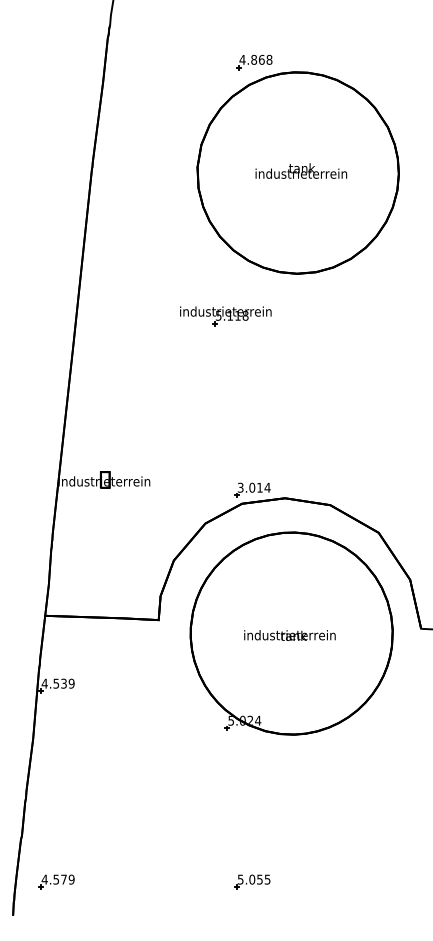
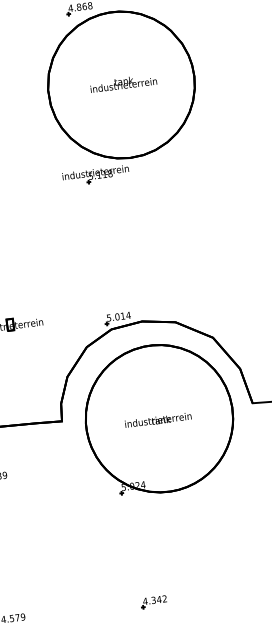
part: (225, 316) -> (95, 176), moved
text: (240, 486) -> (108, 317), 3.014 -> 5.014
text: (253, 879) -> (154, 600), 5.055 -> 4.342

